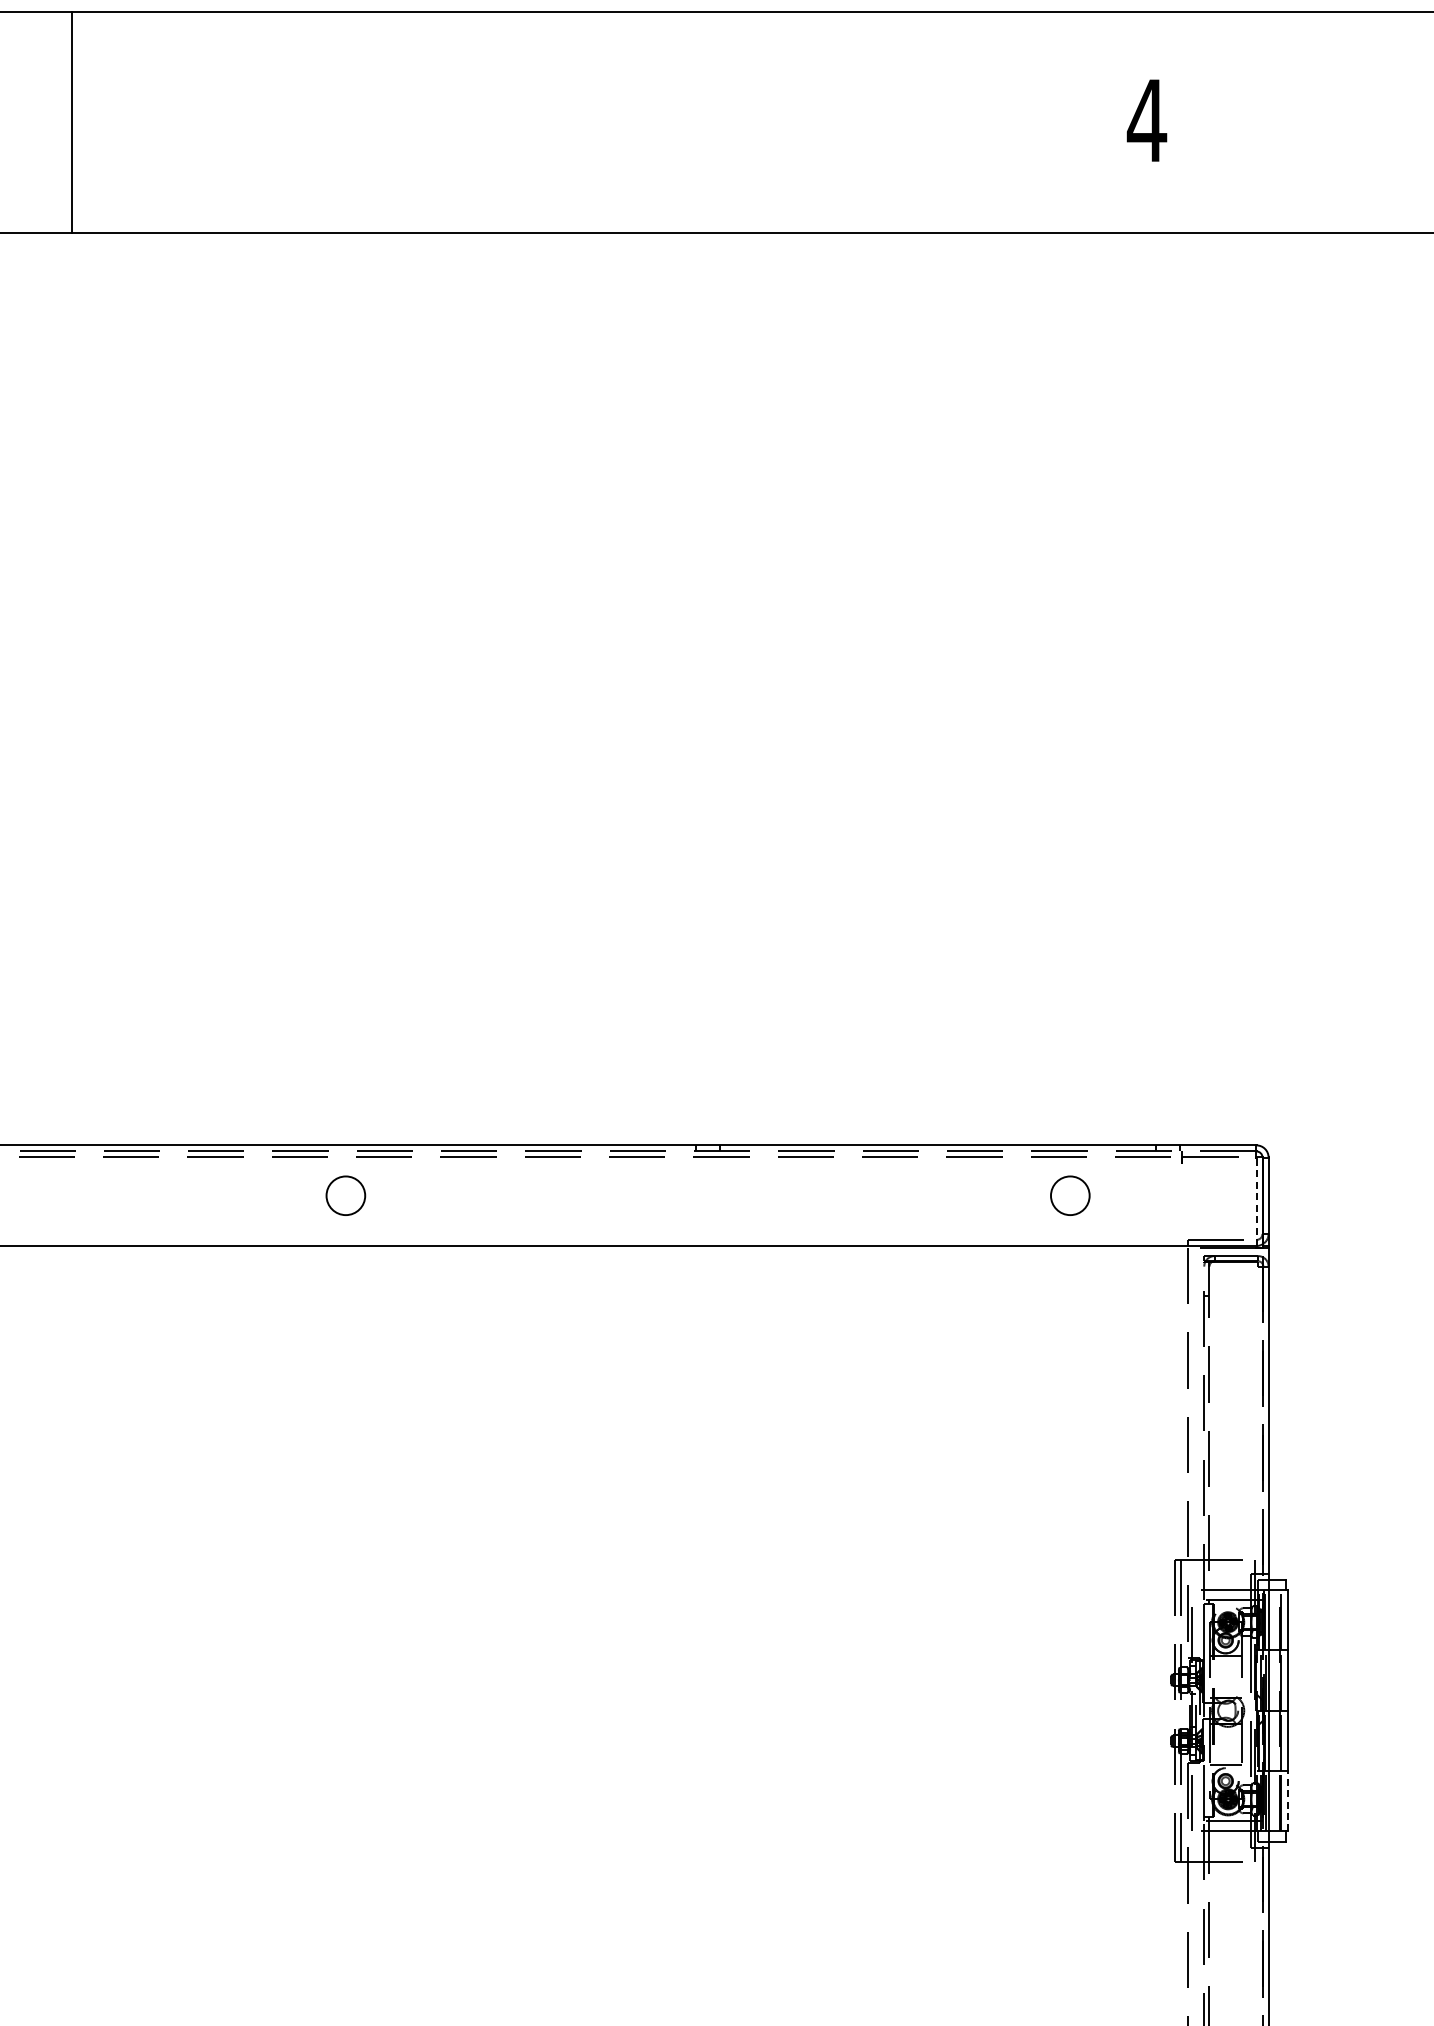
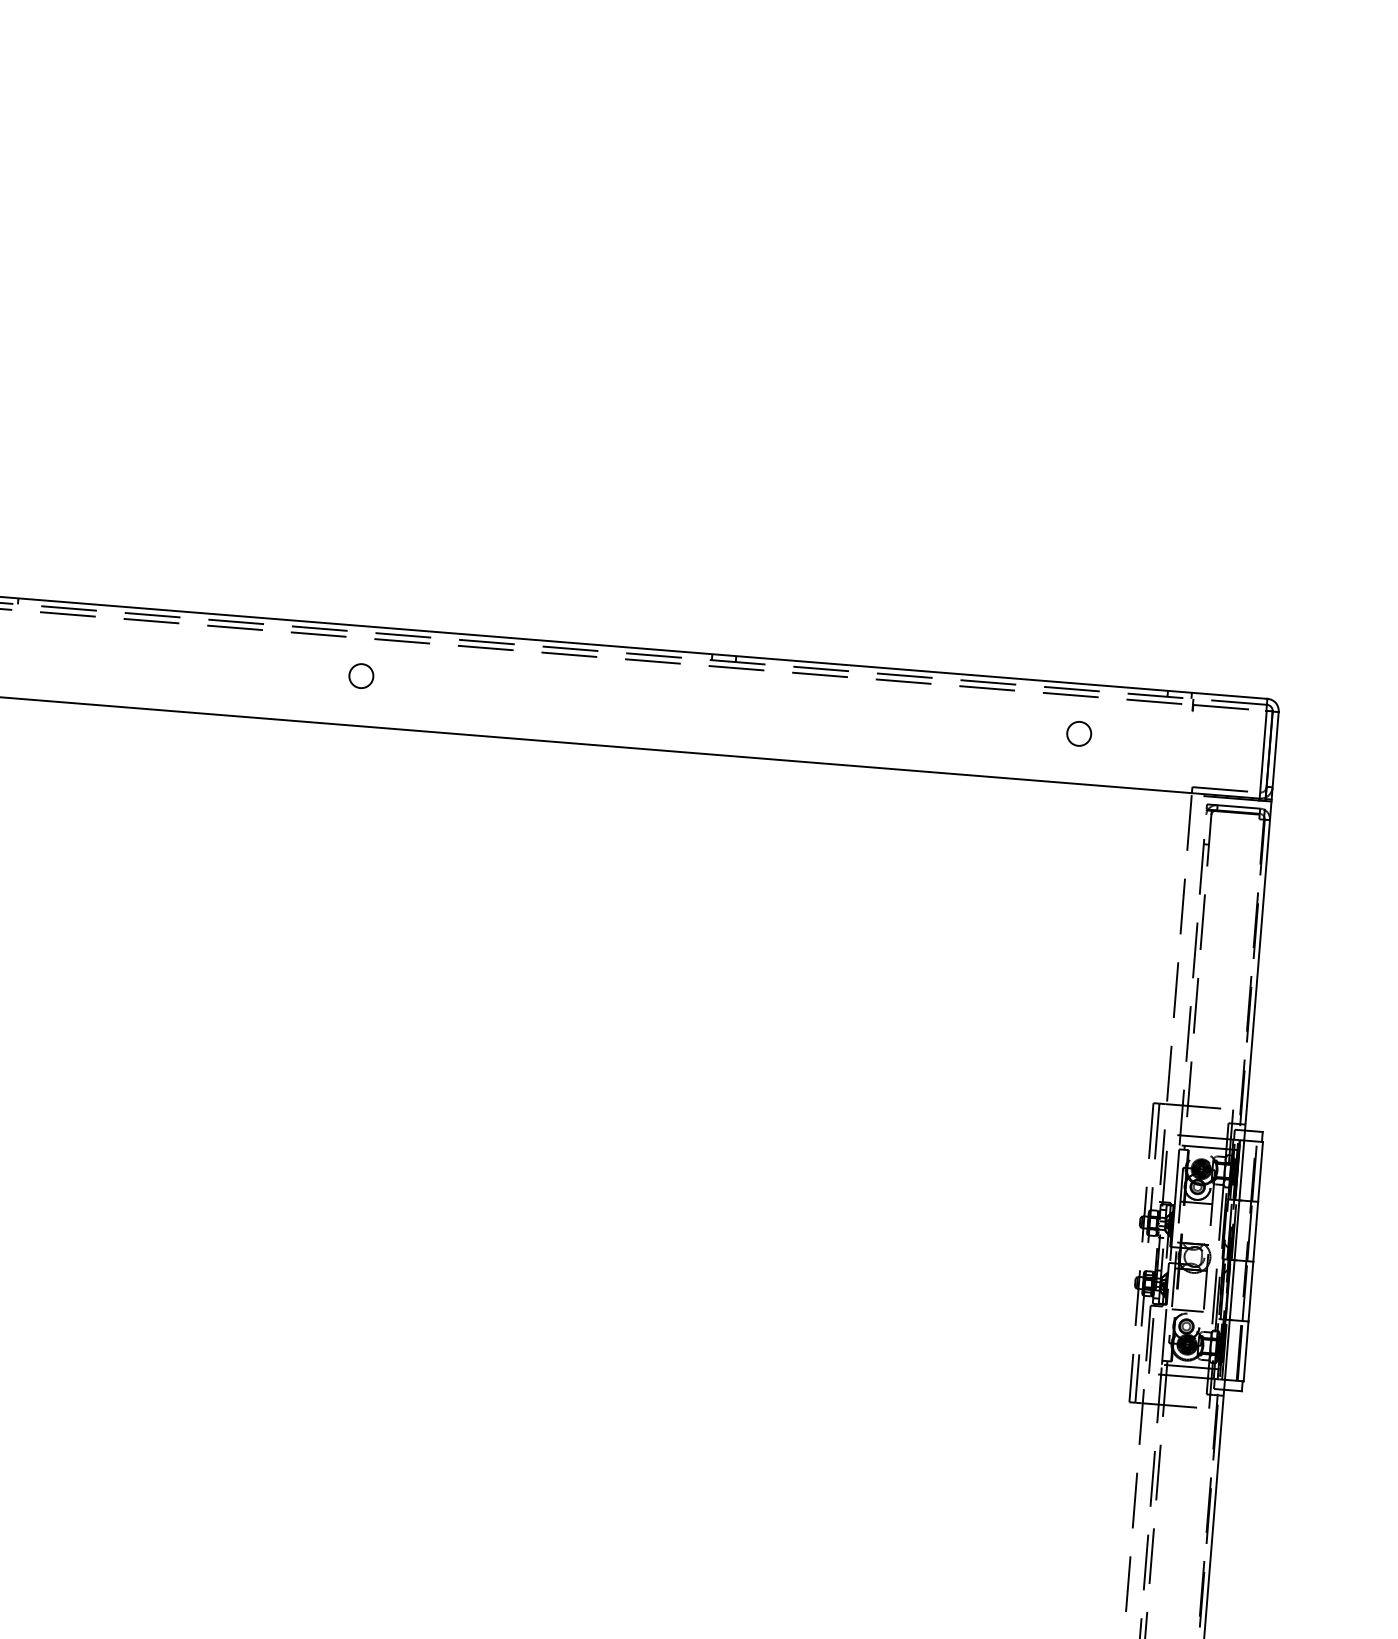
circle: (346, 1195) -> (361, 675), size x0.62
circle: (1070, 1195) -> (1079, 733), size x0.62
line: (1256, 1201) -> (1263, 754), dashed -> solid
line: (1287, 1800) -> (1246, 1350), dashed -> solid

